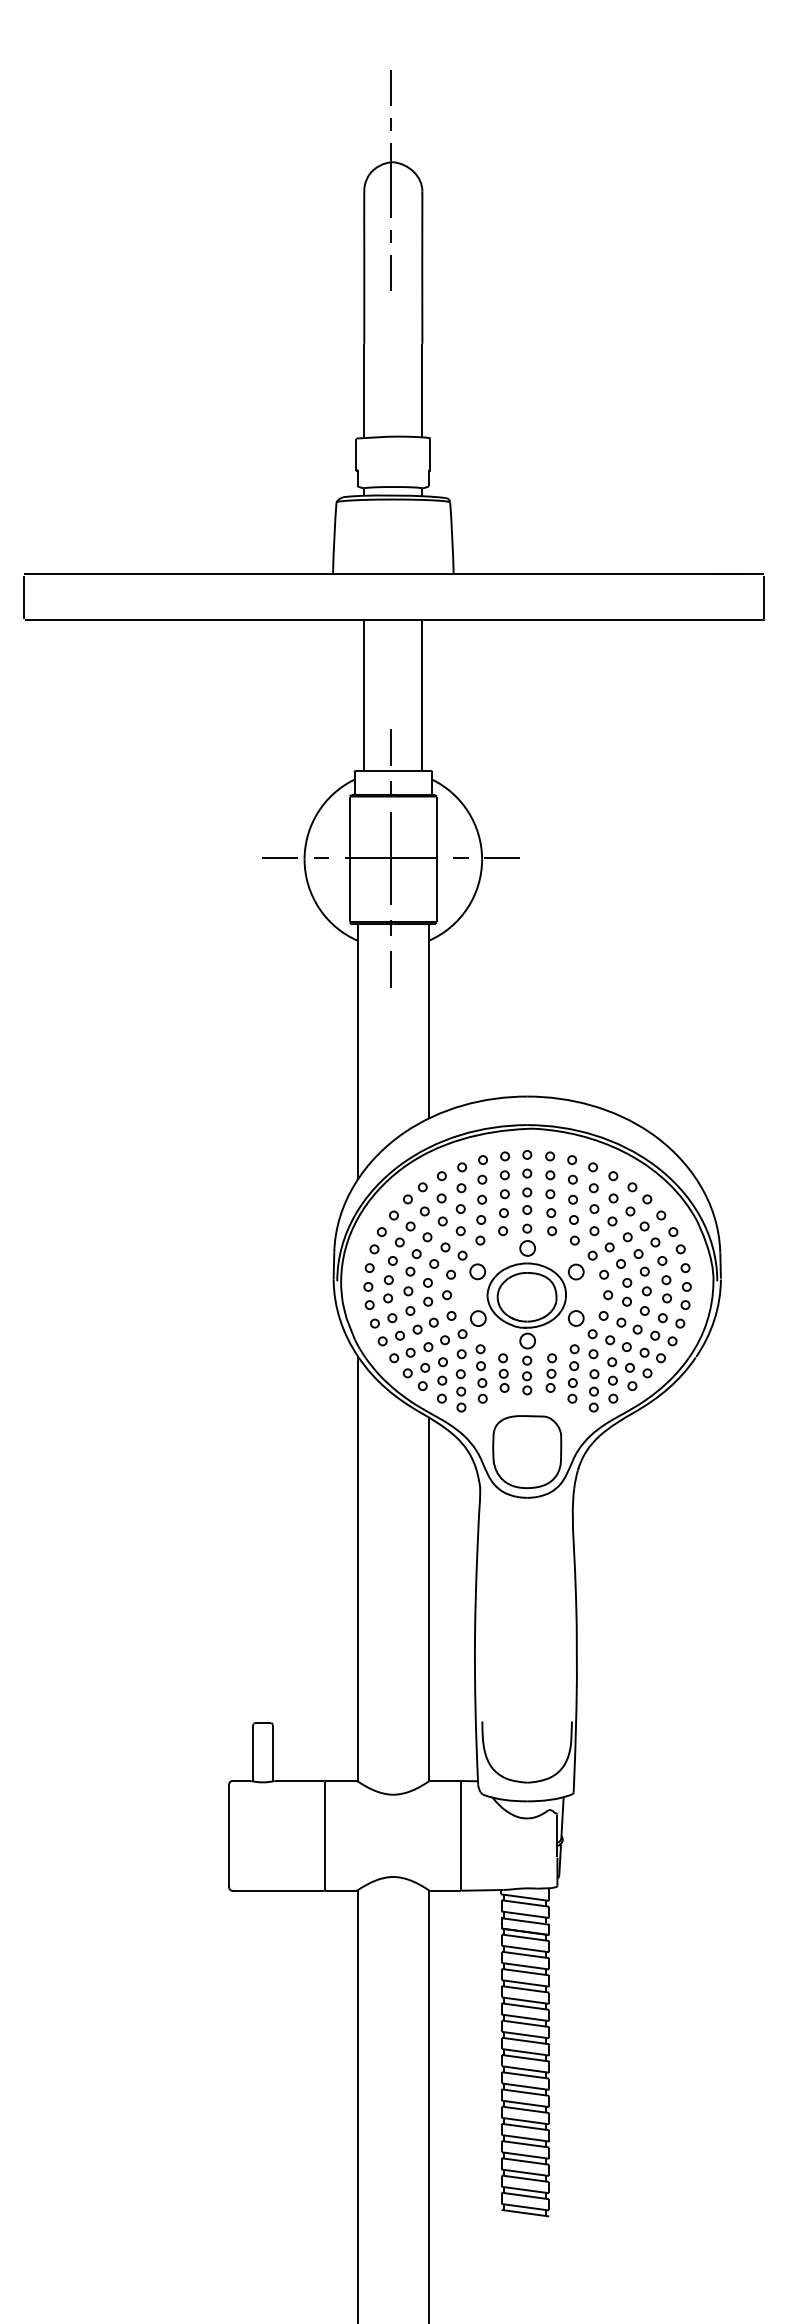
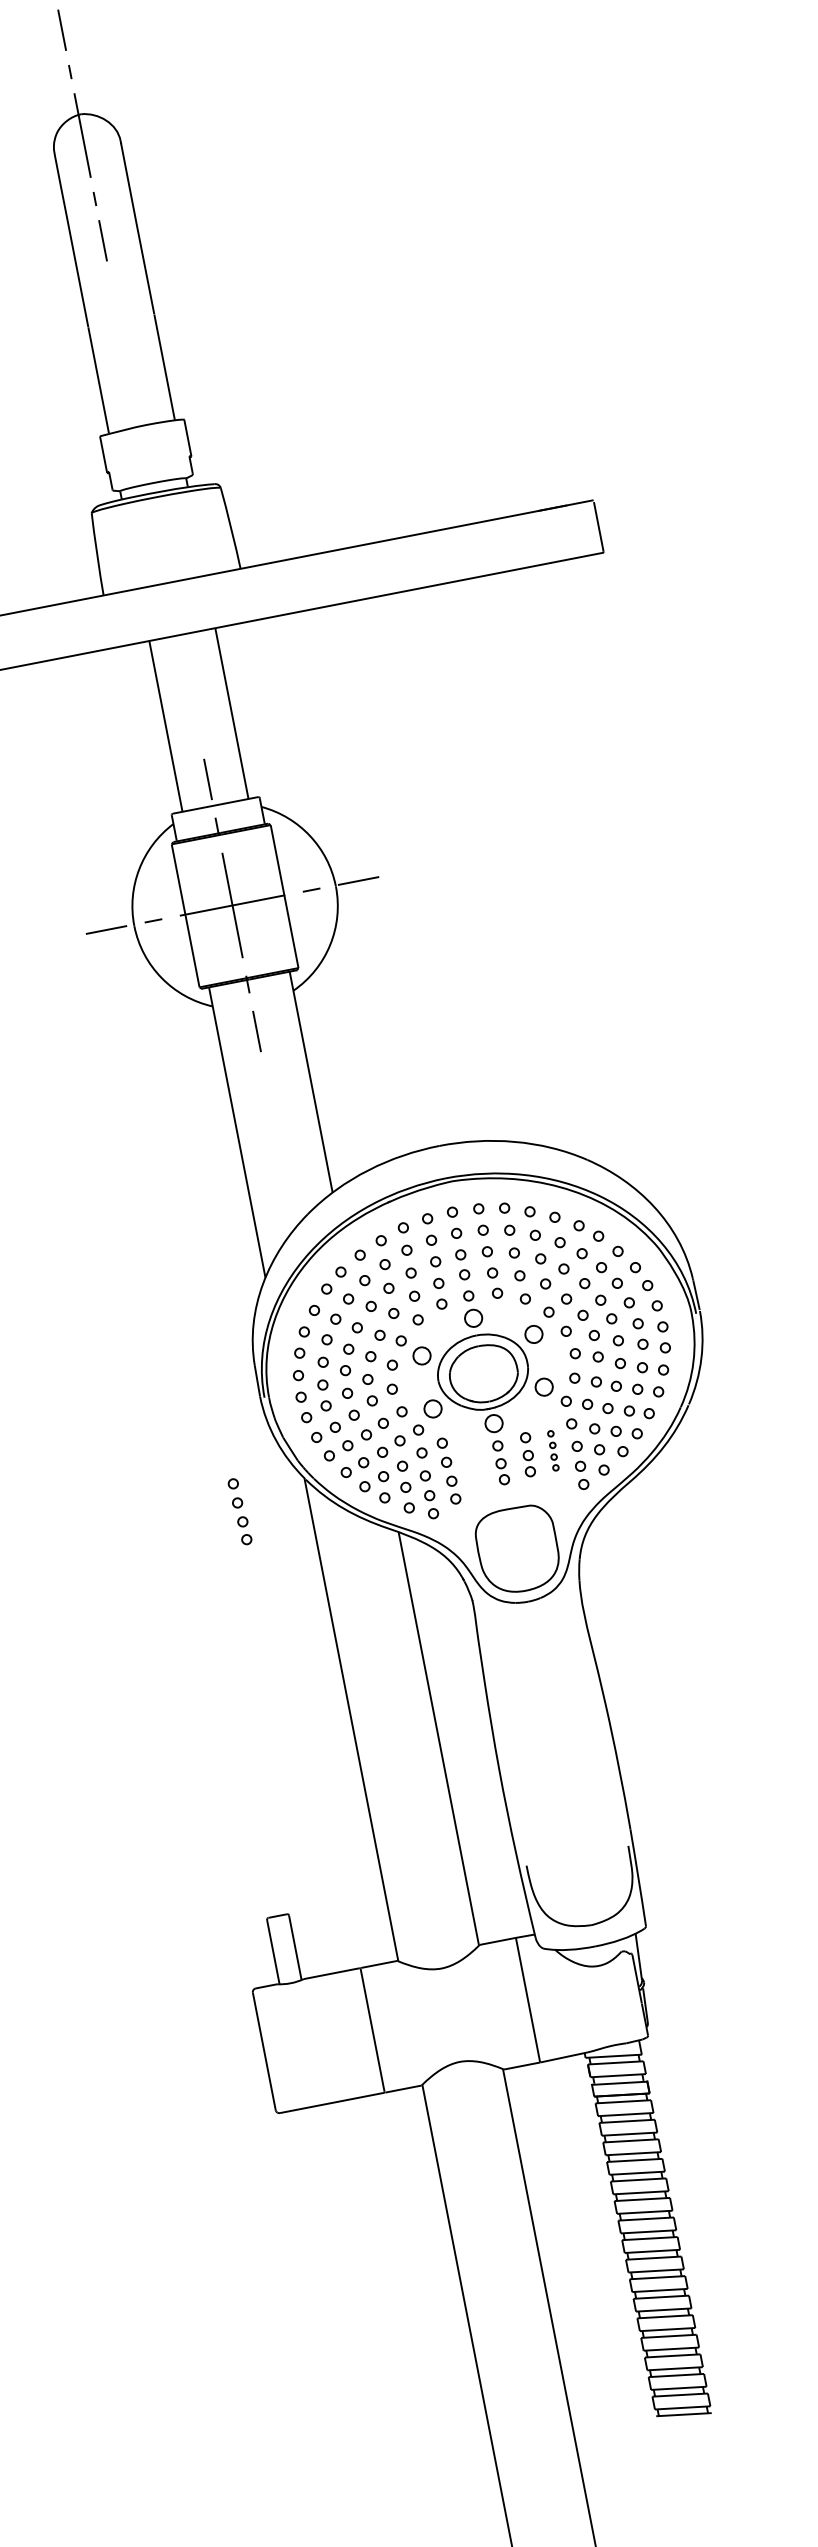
part: (503, 1372) -> (473, 1464), removed
part: (297, 1373) -> (239, 1511), added
part: (573, 1373) -> (553, 1450), size x0.6

